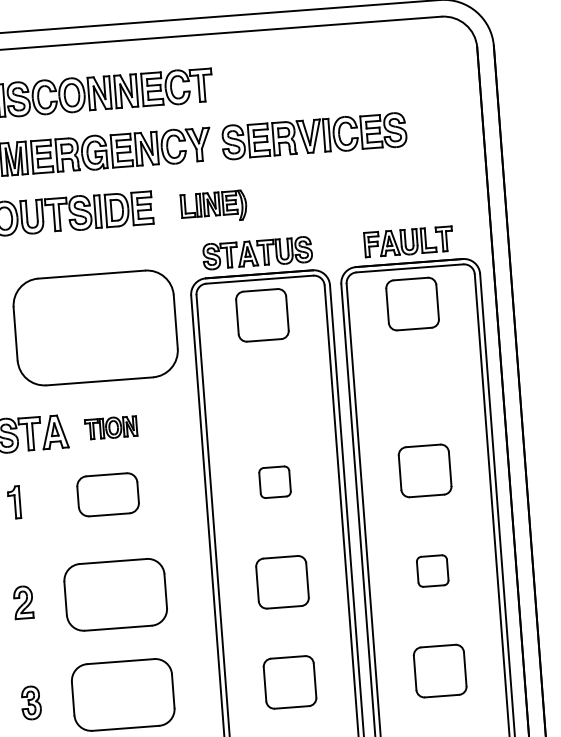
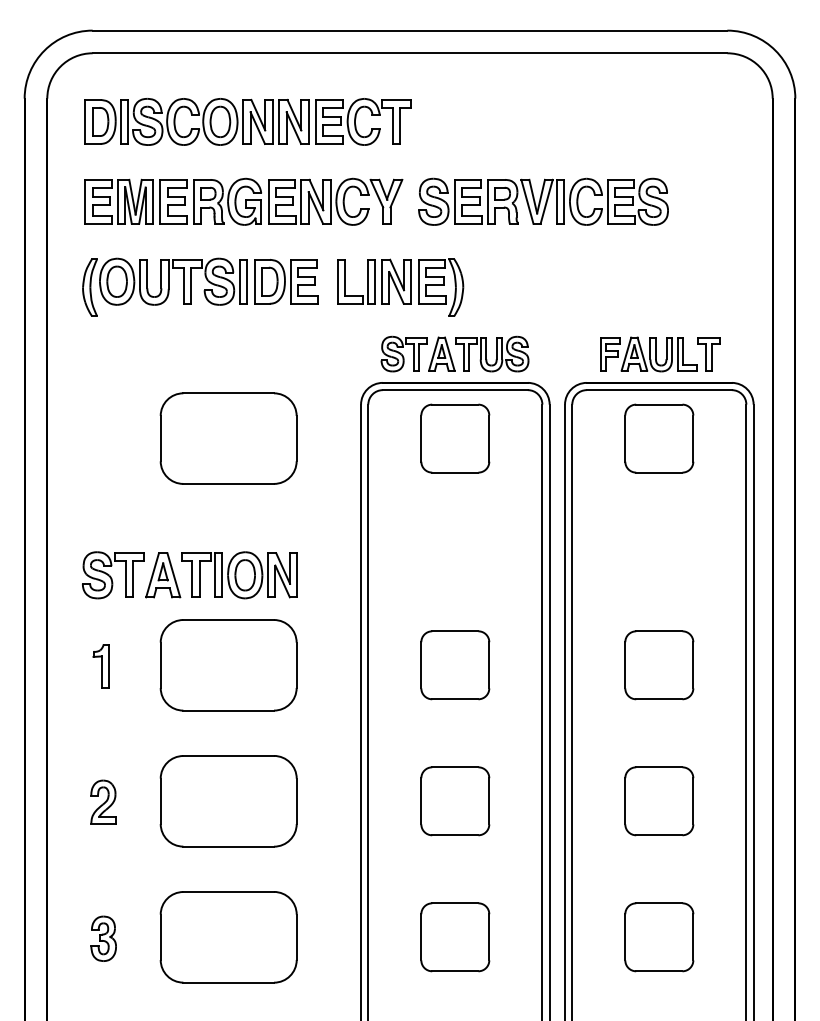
part: (213, 207) -> (400, 287), size x1.43
part: (95, 327) -> (228, 438), size x0.62
part: (111, 428) -> (239, 575), size x1.67
part: (275, 482) -> (455, 665), size x1.67
part: (108, 494) -> (228, 665), size x1.67
part: (432, 571) -> (659, 801), size x1.67

